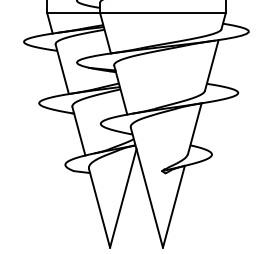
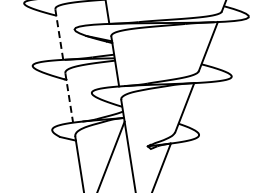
line: (62, 69) -> (59, 34), solid -> dashed
line: (79, 131) -> (69, 98), solid -> dashed

